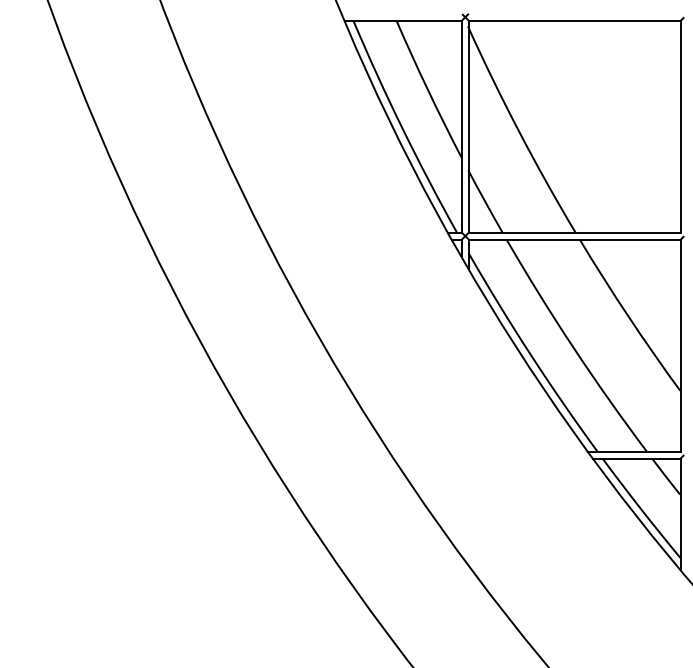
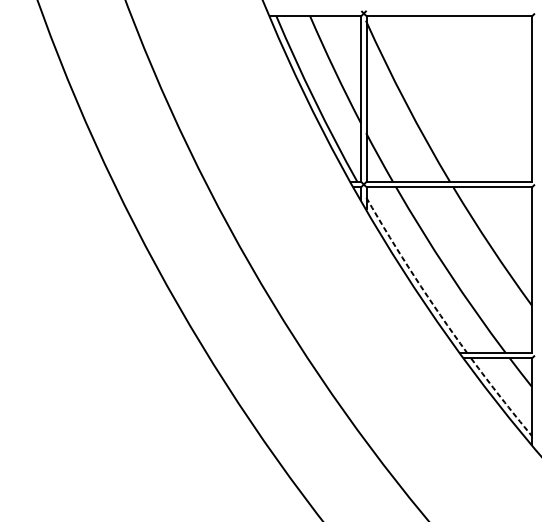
arc: (530, 354) -> (414, 277), solid -> dashed
arc: (640, 508) -> (500, 397), solid -> dashed

